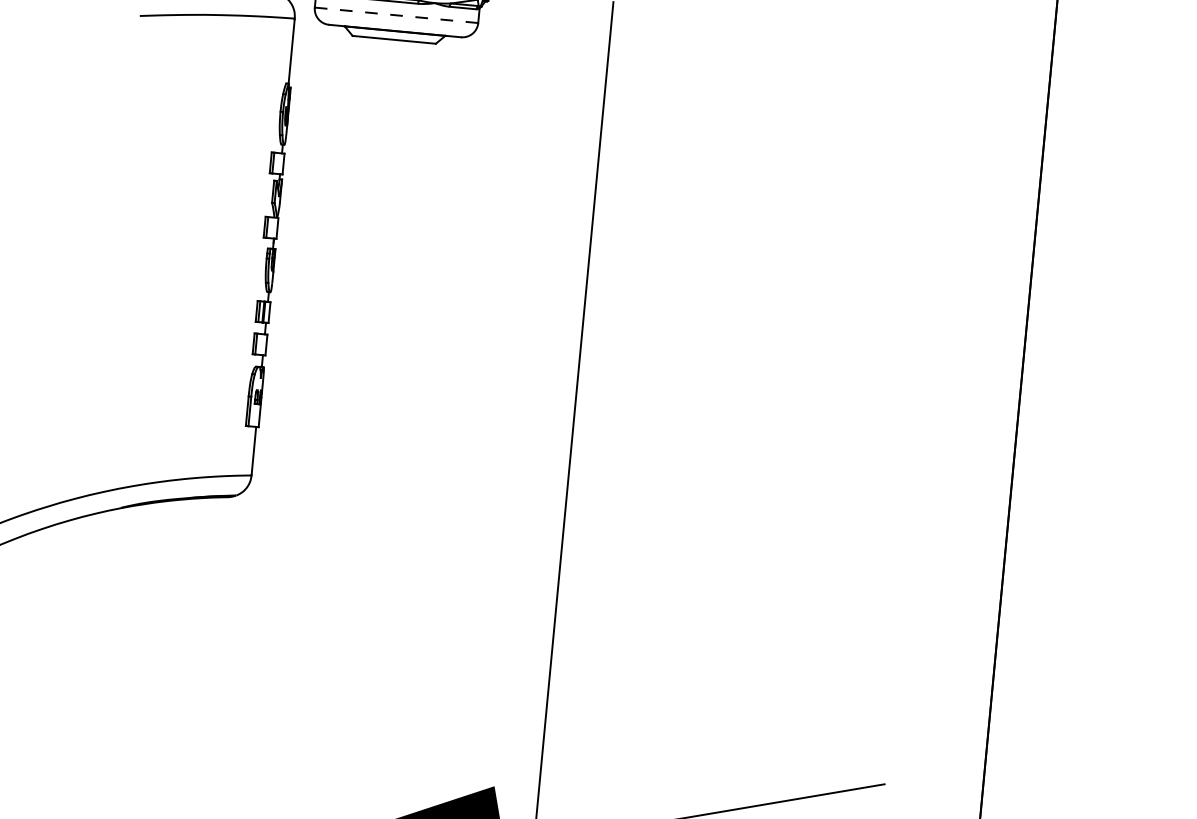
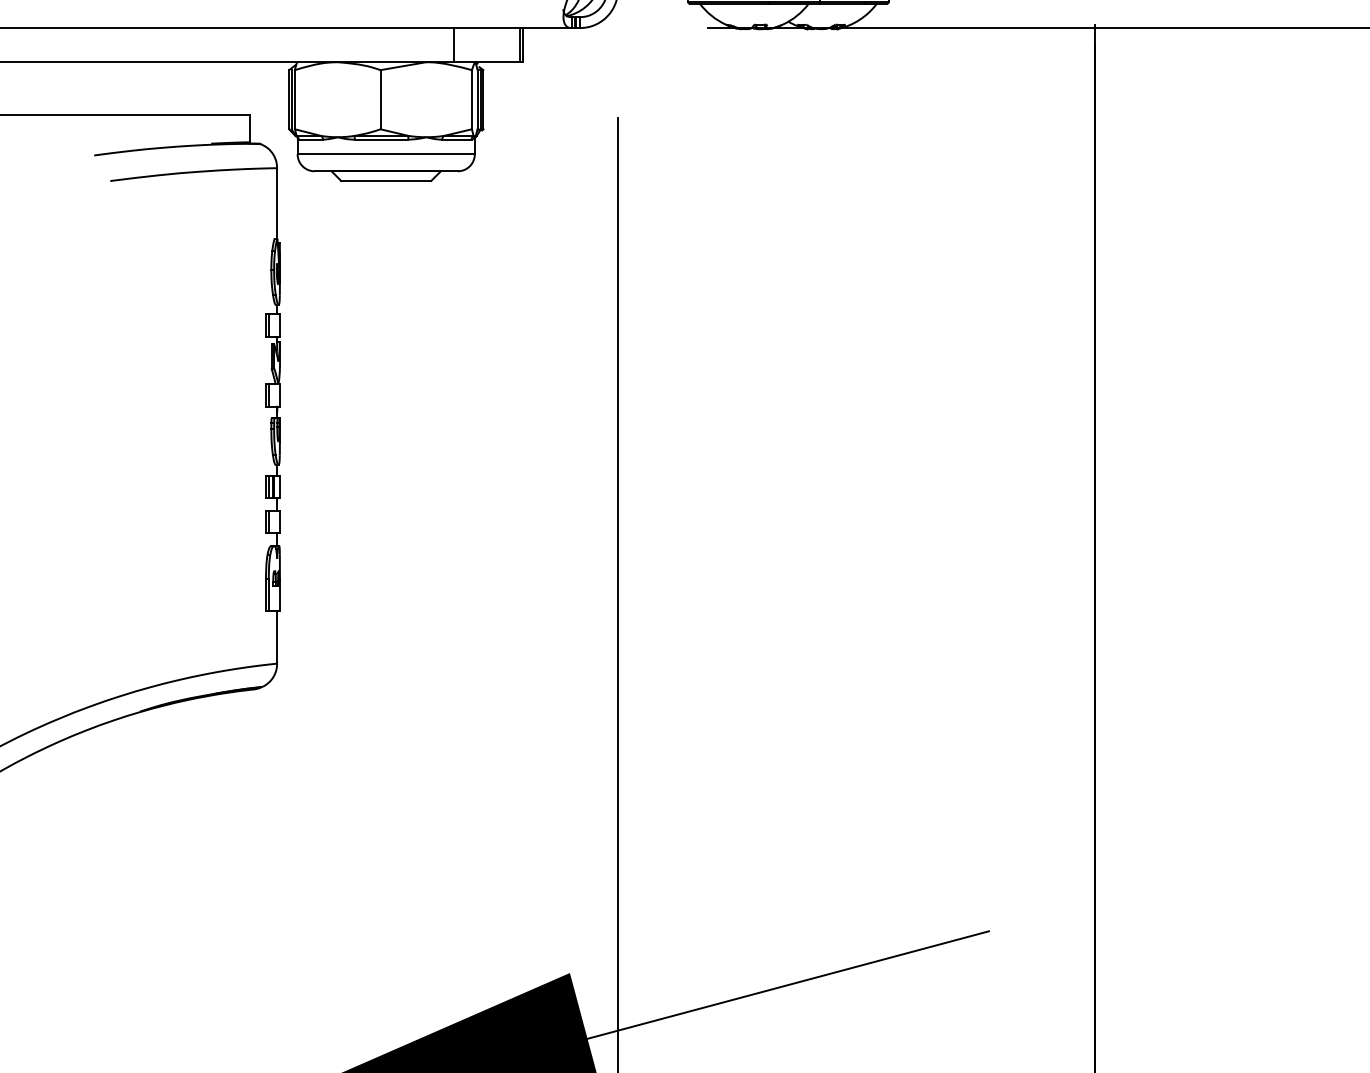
line: (396, 15) -> (386, 154), dashed -> solid

